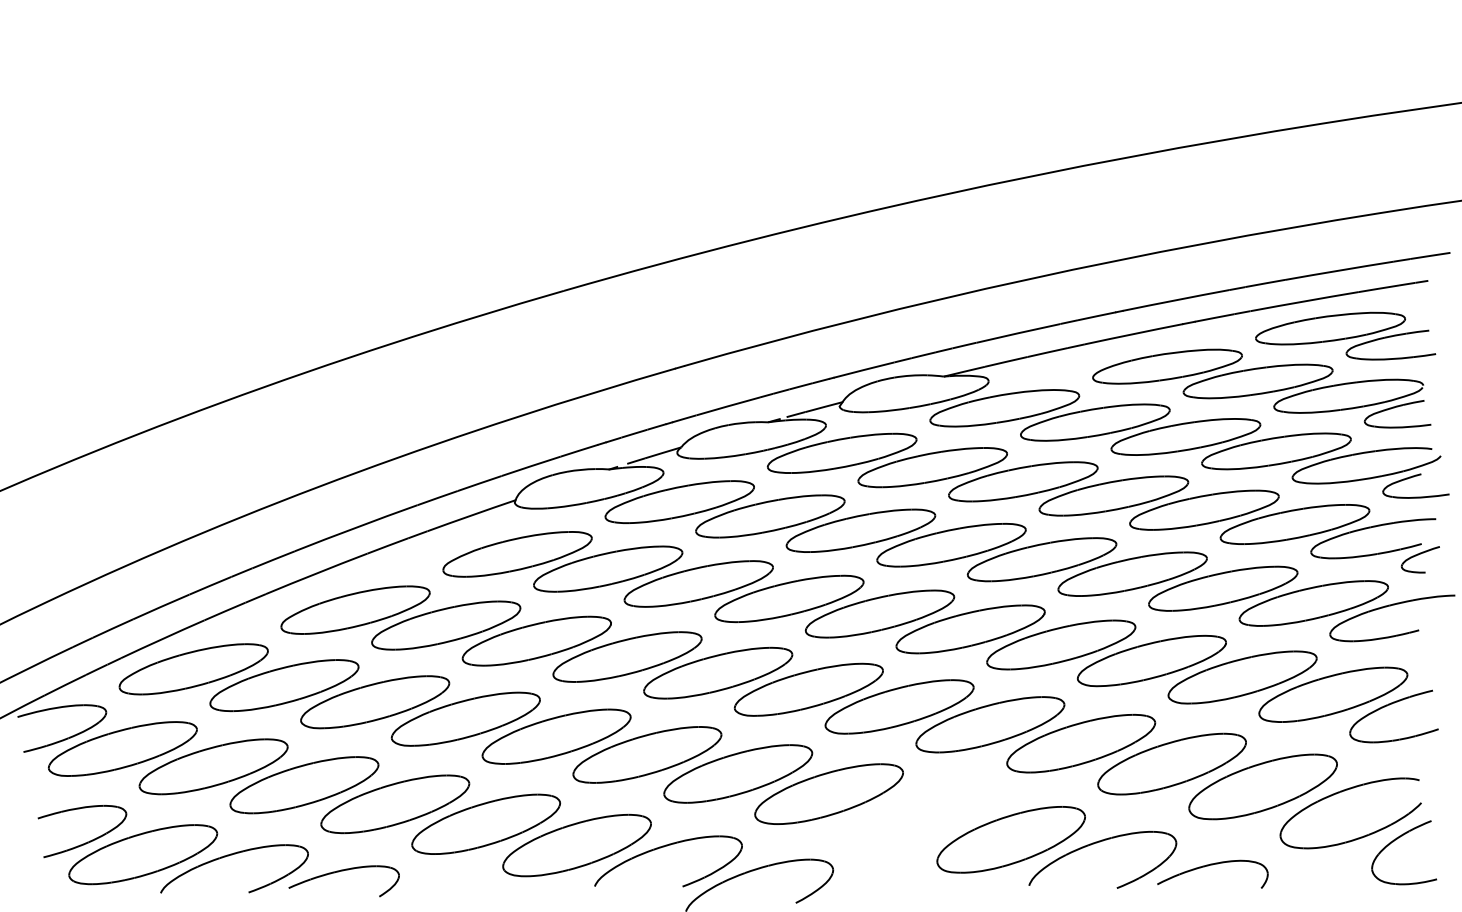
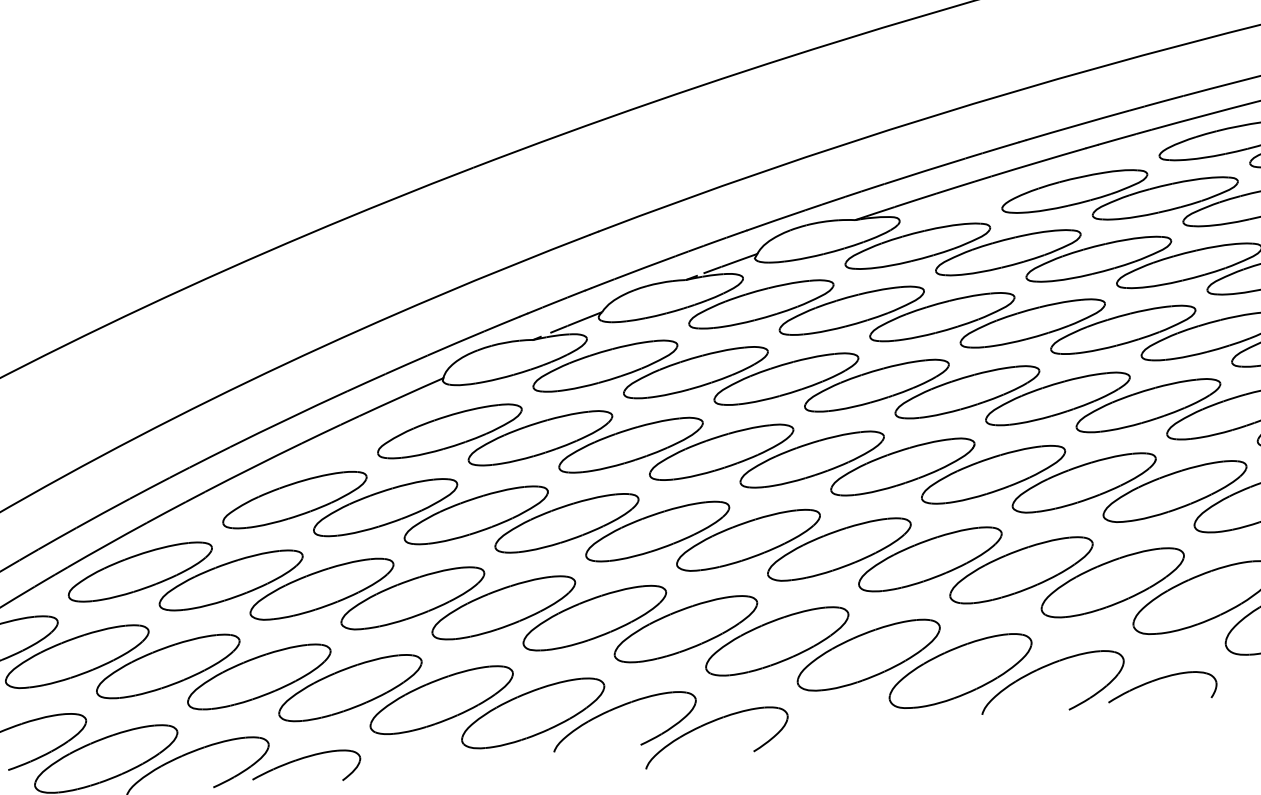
part: (919, 815) -> (868, 654), added

